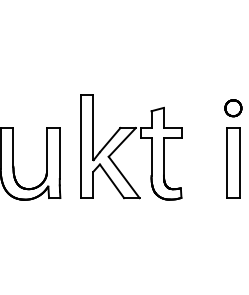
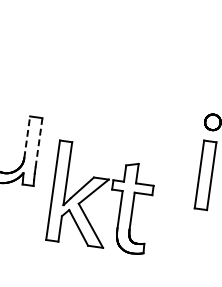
part: (125, 140) -> (97, 190), moved
line: (47, 149) -> (27, 137), solid -> dashed
line: (59, 153) -> (38, 142), solid -> dashed

